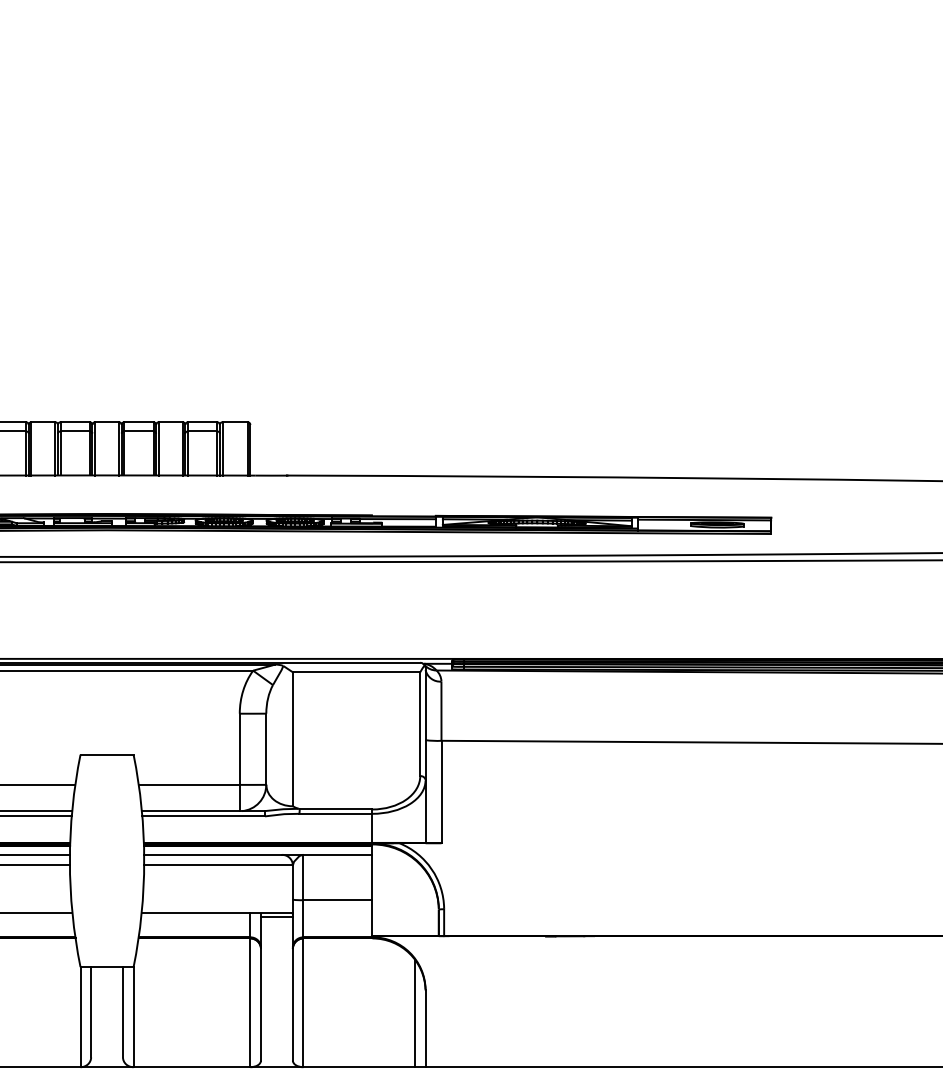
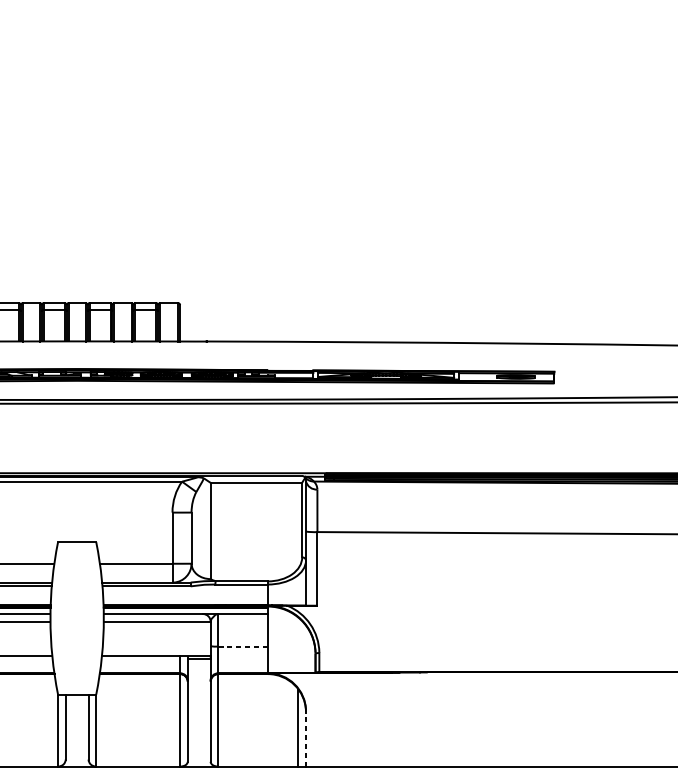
line: (337, 900) -> (242, 646), solid -> dashed
line: (425, 1028) -> (305, 738), solid -> dashed

